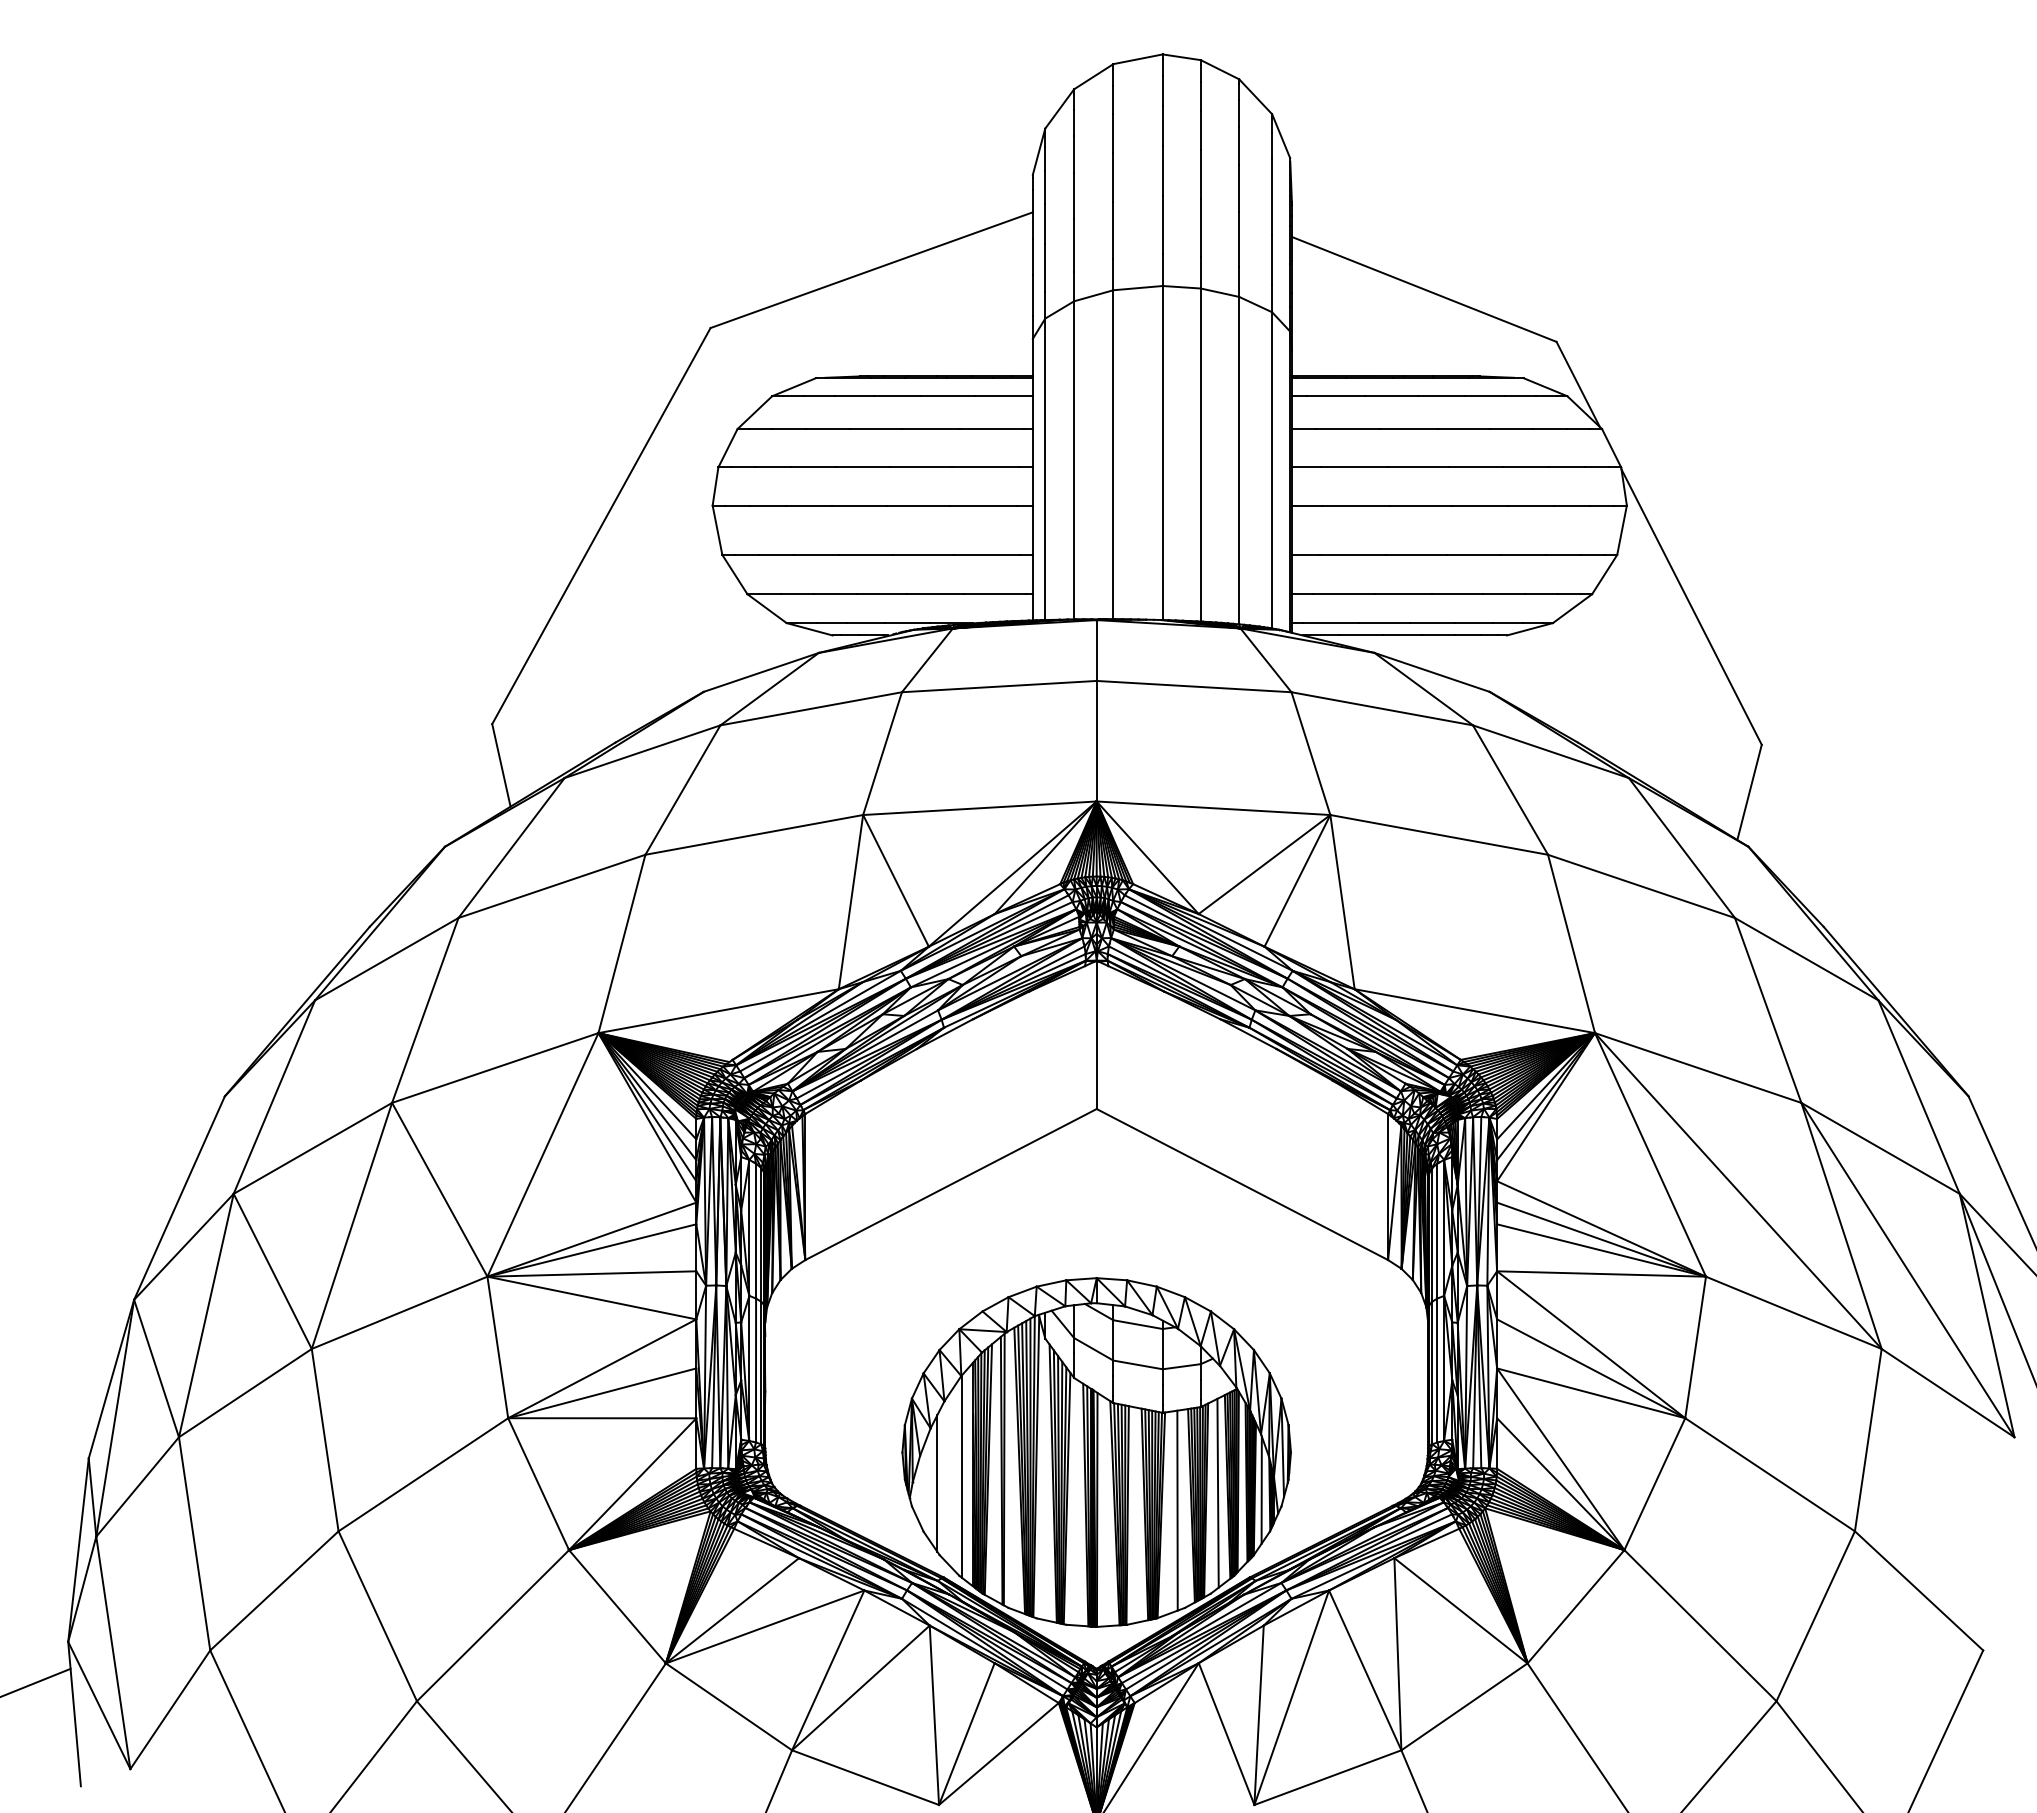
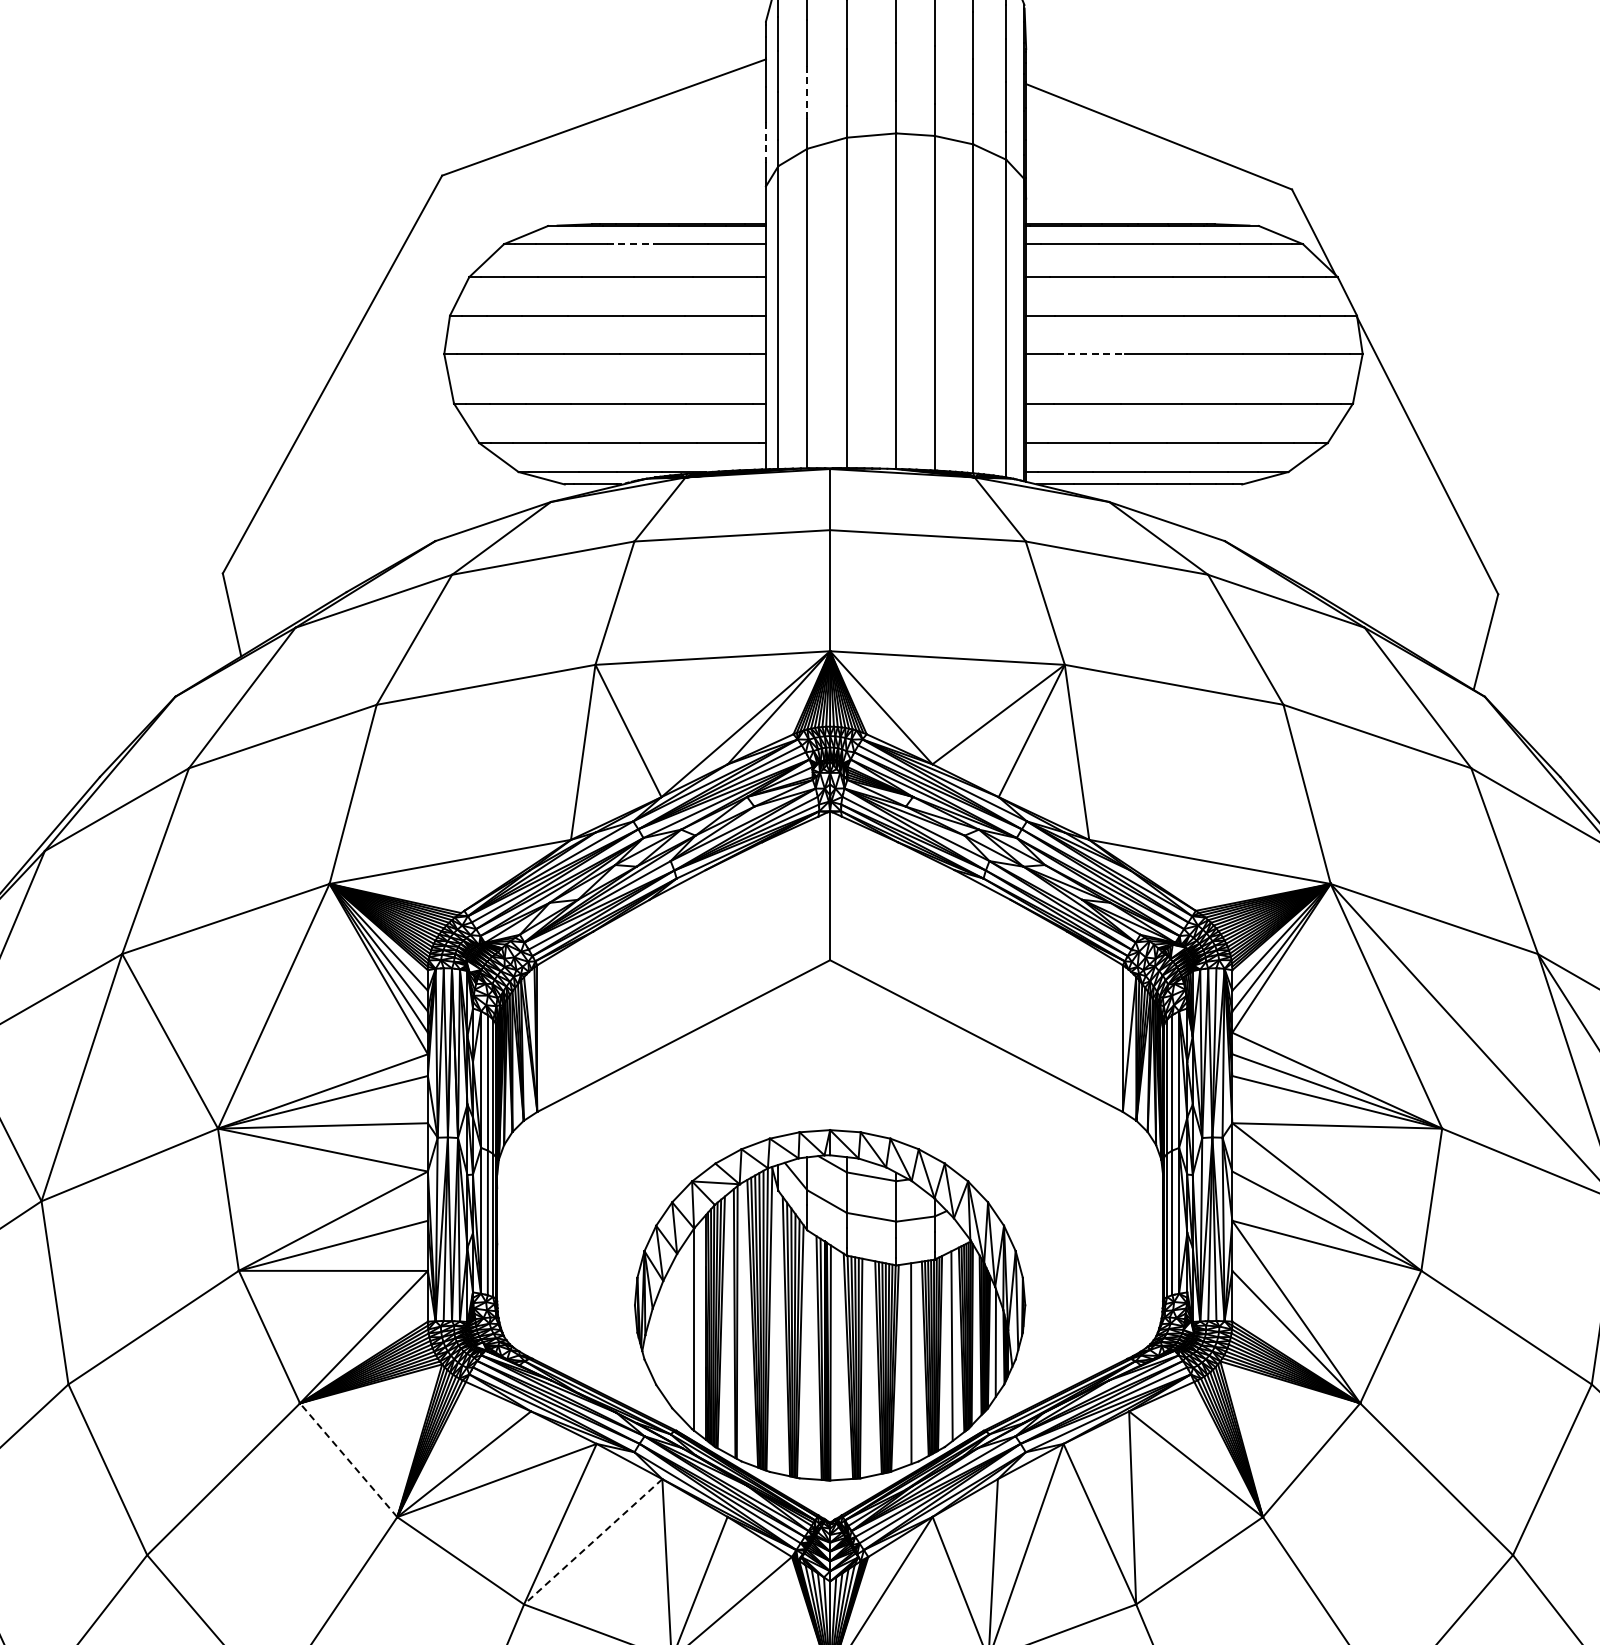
line: (1074, 245) -> (807, 92), solid -> dashed
line: (1032, 295) -> (765, 142), solid -> dashed
line: (897, 396) -> (629, 244), solid -> dashed
line: (1356, 505) -> (1091, 353), solid -> dashed
line: (937, 1483) -> (670, 1336), removed
line: (617, 1606) -> (348, 1459), solid -> dashed
line: (860, 1687) -> (592, 1541), solid -> dashed

